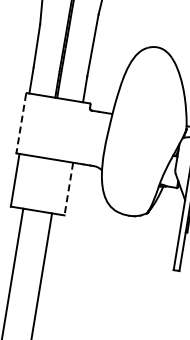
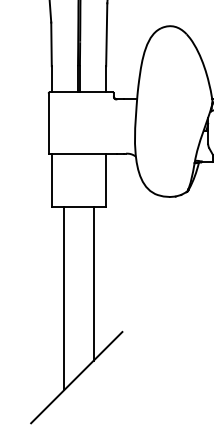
line: (20, 124) -> (48, 124), dashed -> solid
line: (69, 189) -> (106, 180), dashed -> solid

